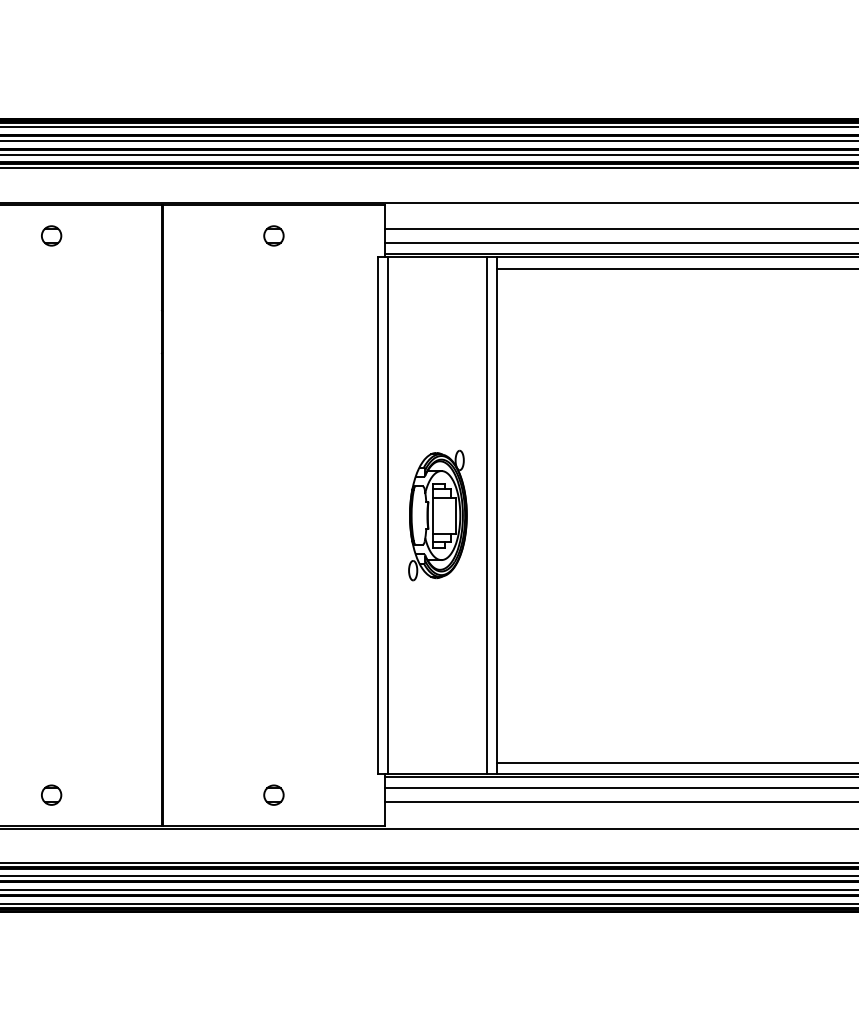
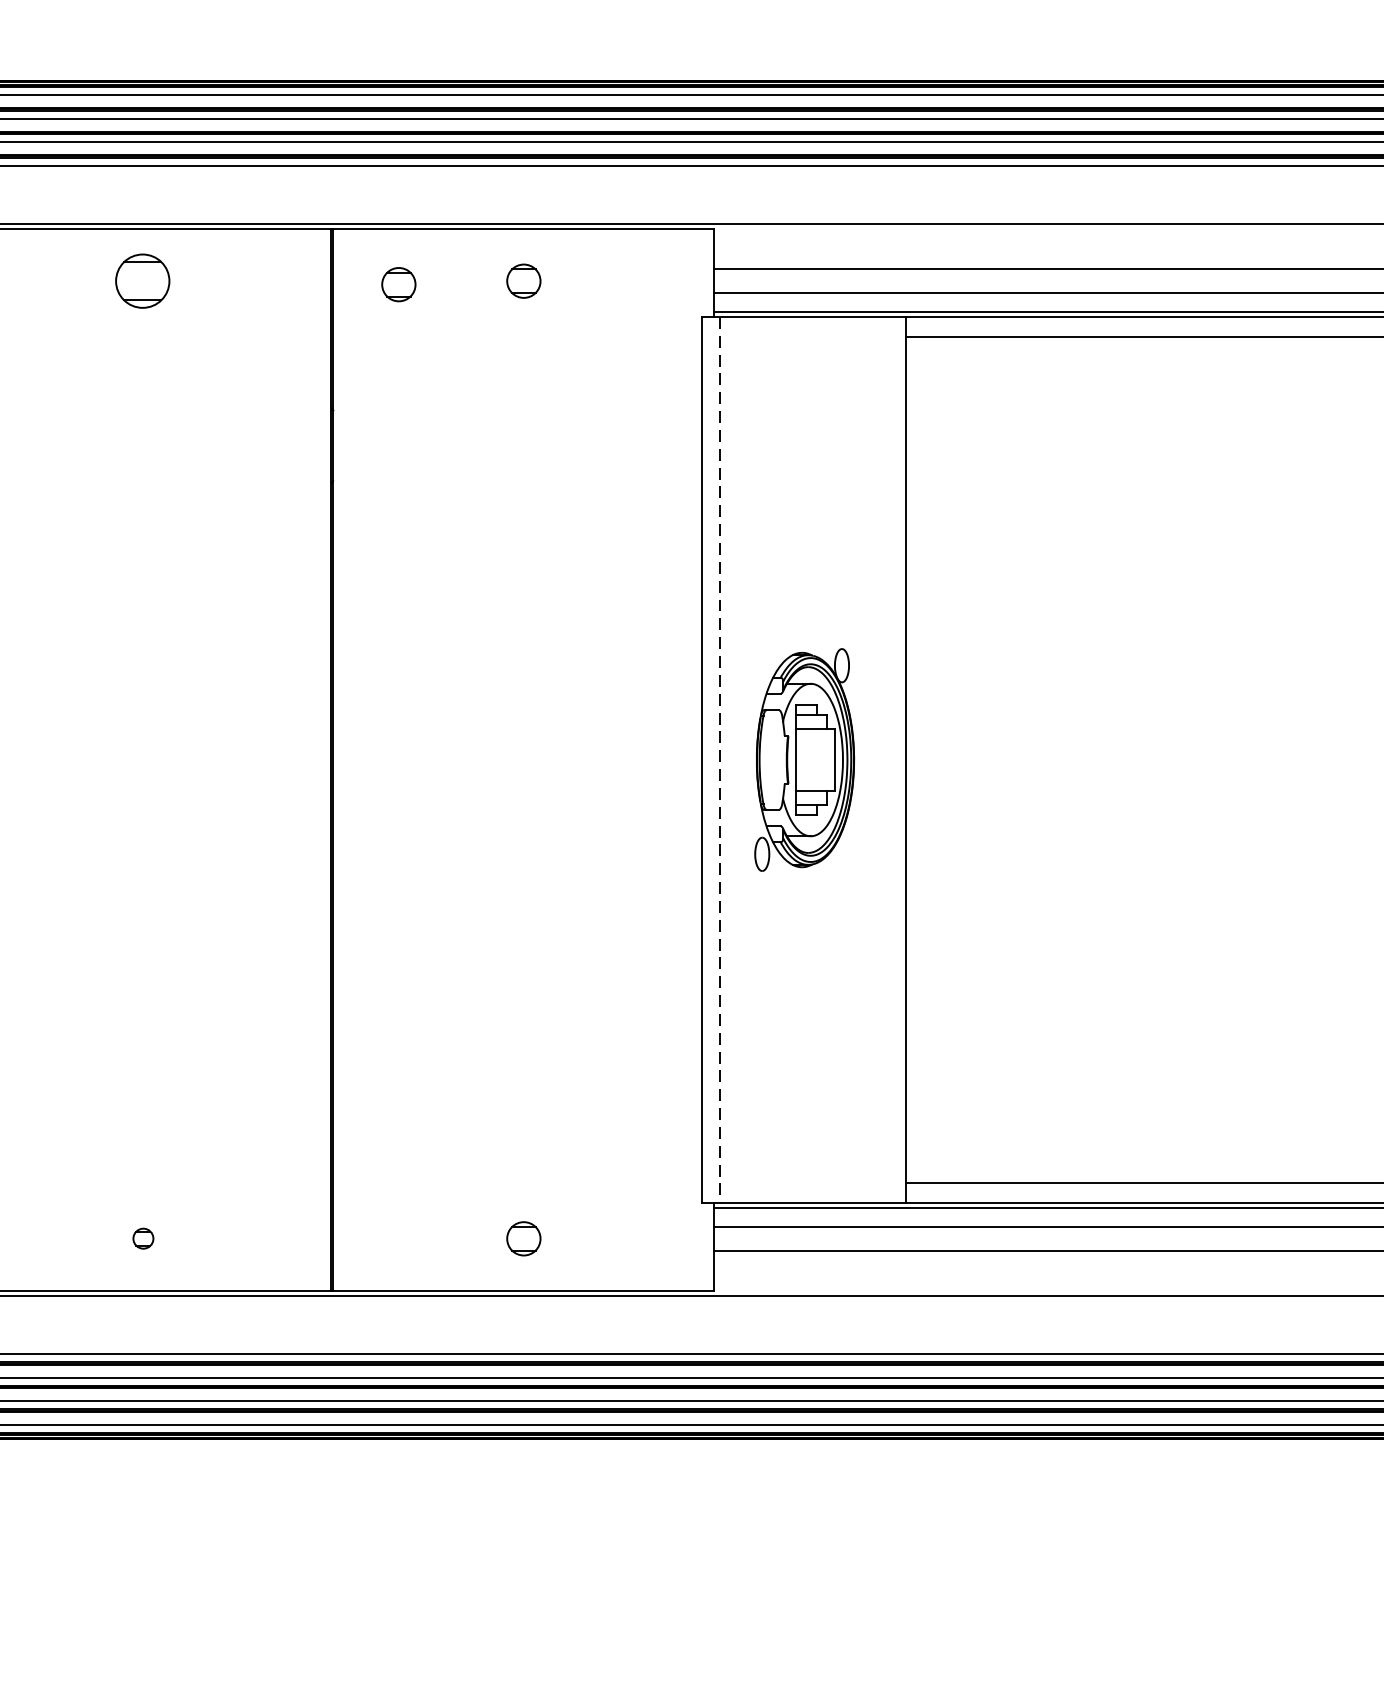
part: (51, 235) -> (142, 280), size x1.6
part: (200, 237) -> (398, 283), added
line: (388, 515) -> (720, 759), solid -> dashed
line: (486, 515) -> (887, 759), removed
part: (51, 794) -> (142, 1237), size x0.6

